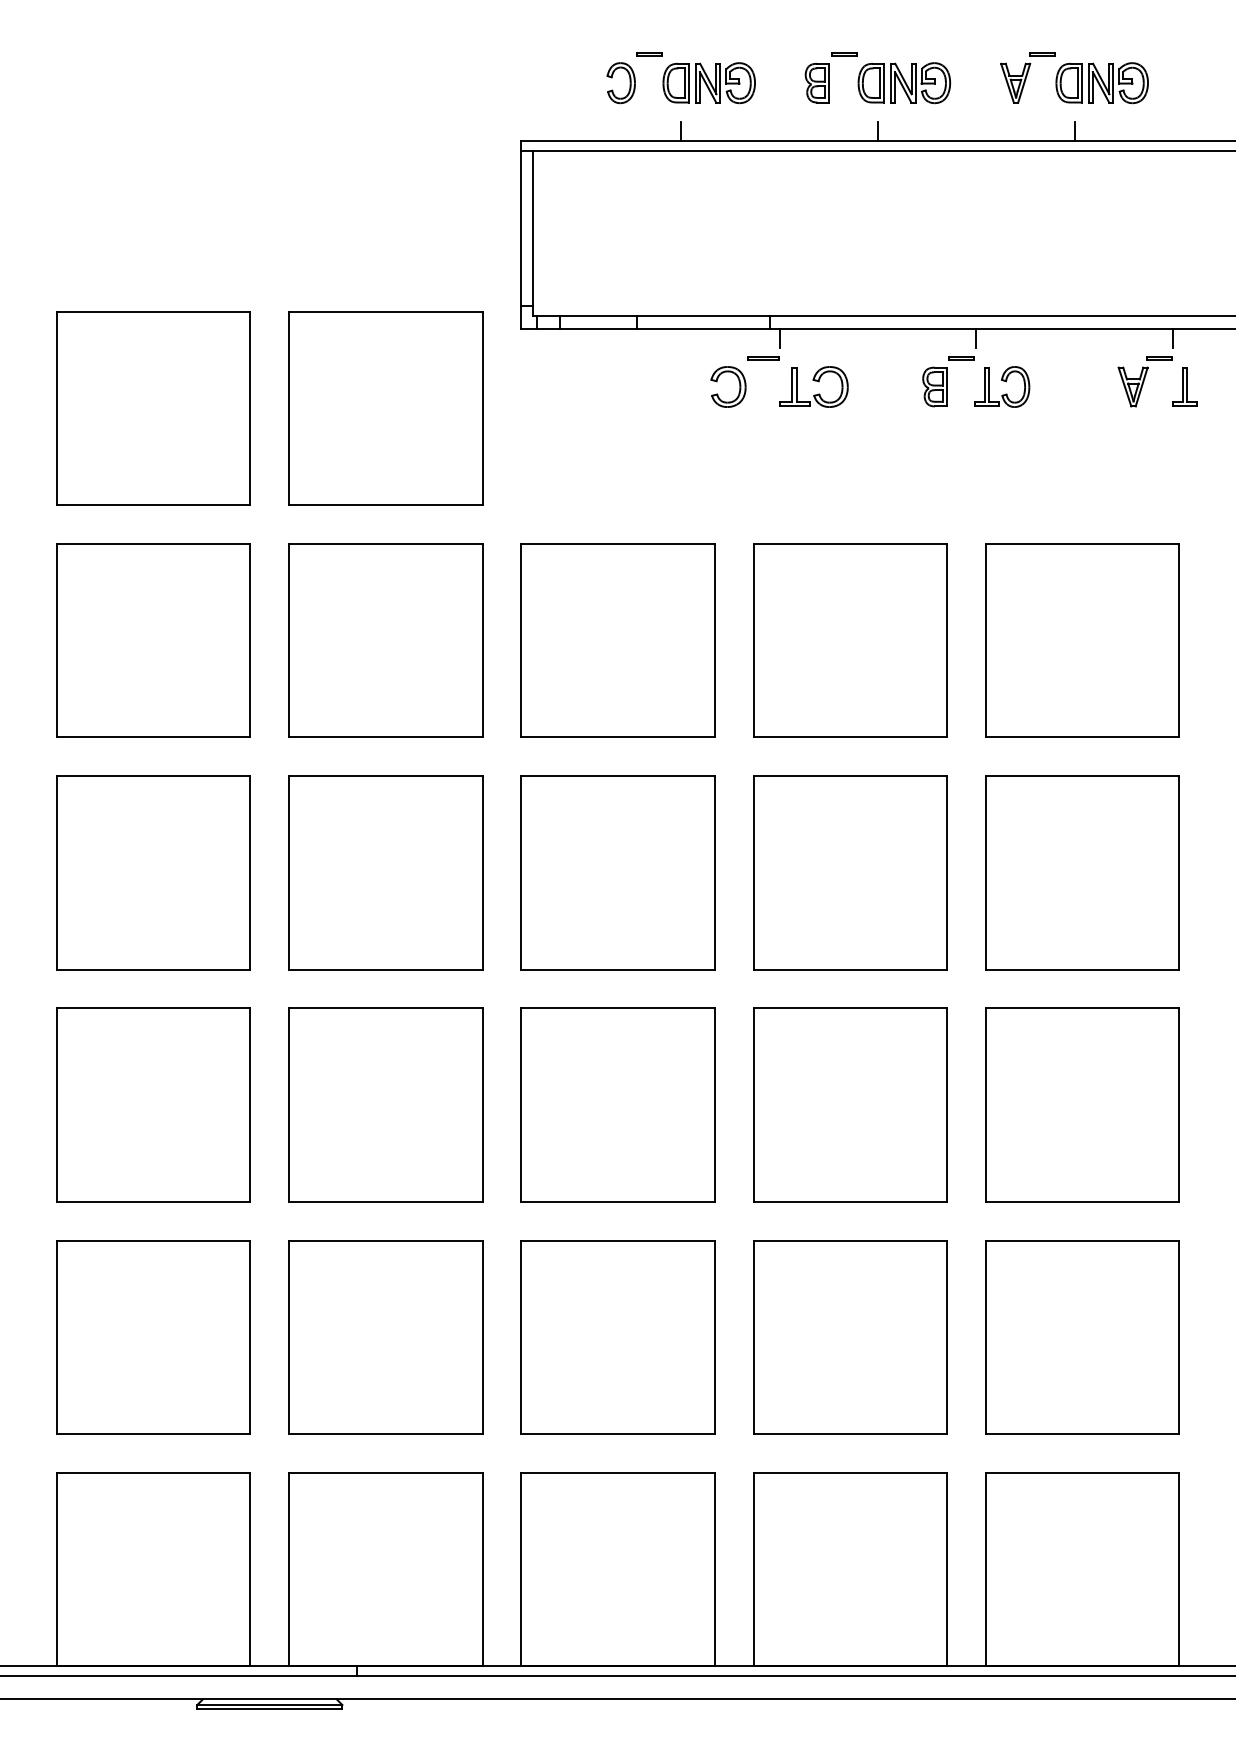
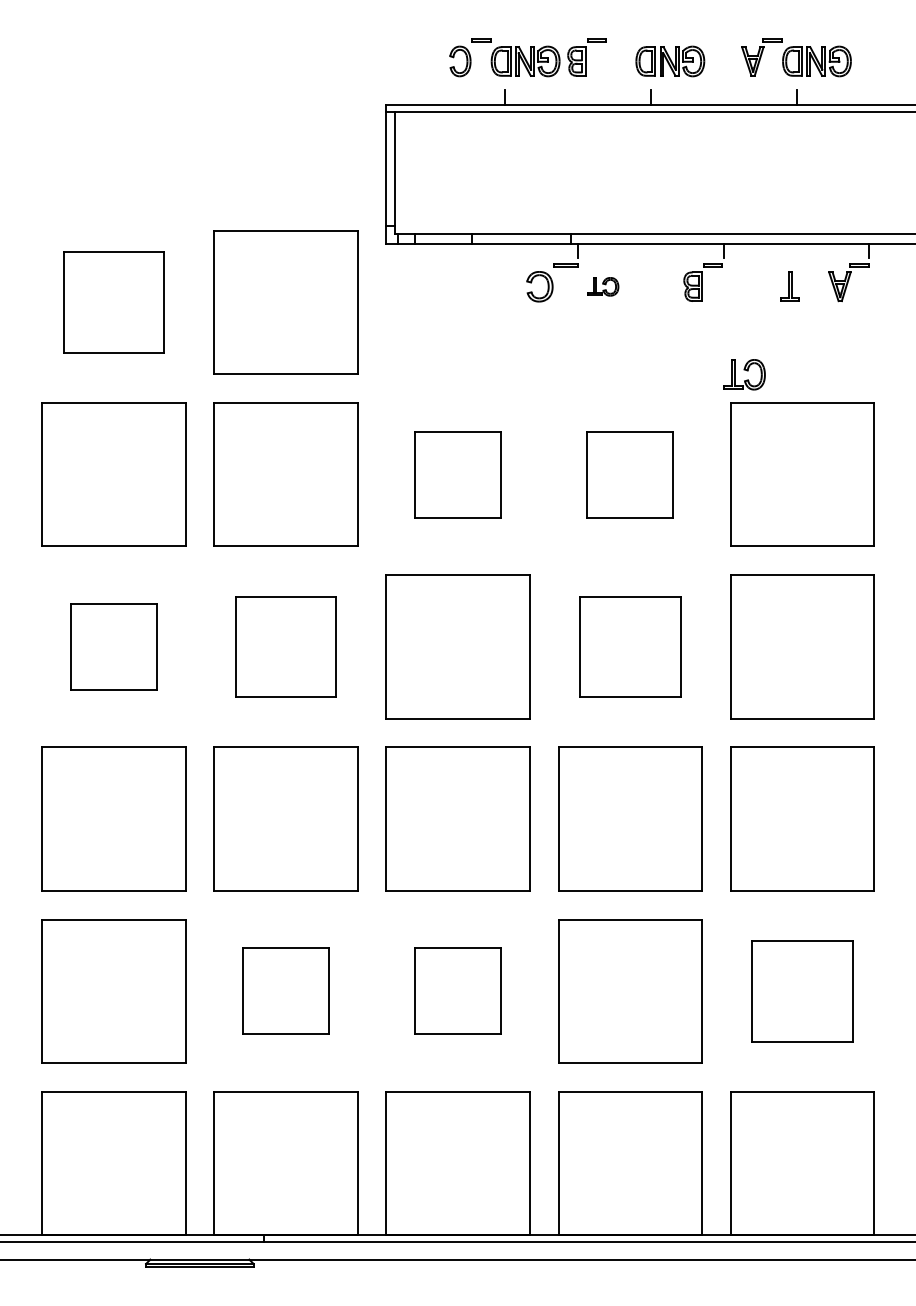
part: (830, 77) -> (586, 57), moved
part: (814, 386) -> (603, 286), size x0.6
part: (1001, 386) -> (744, 374), moved
part: (1183, 386) -> (789, 286), moved
part: (153, 408) -> (113, 302), size x0.7
part: (617, 640) -> (457, 474), size x0.6
part: (850, 640) -> (630, 474), size x0.6
part: (153, 872) -> (113, 646), size x0.6
part: (385, 872) -> (285, 646), size x0.7
part: (850, 872) -> (630, 646), size x0.7
part: (385, 1337) -> (285, 991), size x0.6
part: (617, 1337) -> (457, 991), size x0.6
part: (1082, 1337) -> (802, 991), size x0.7

